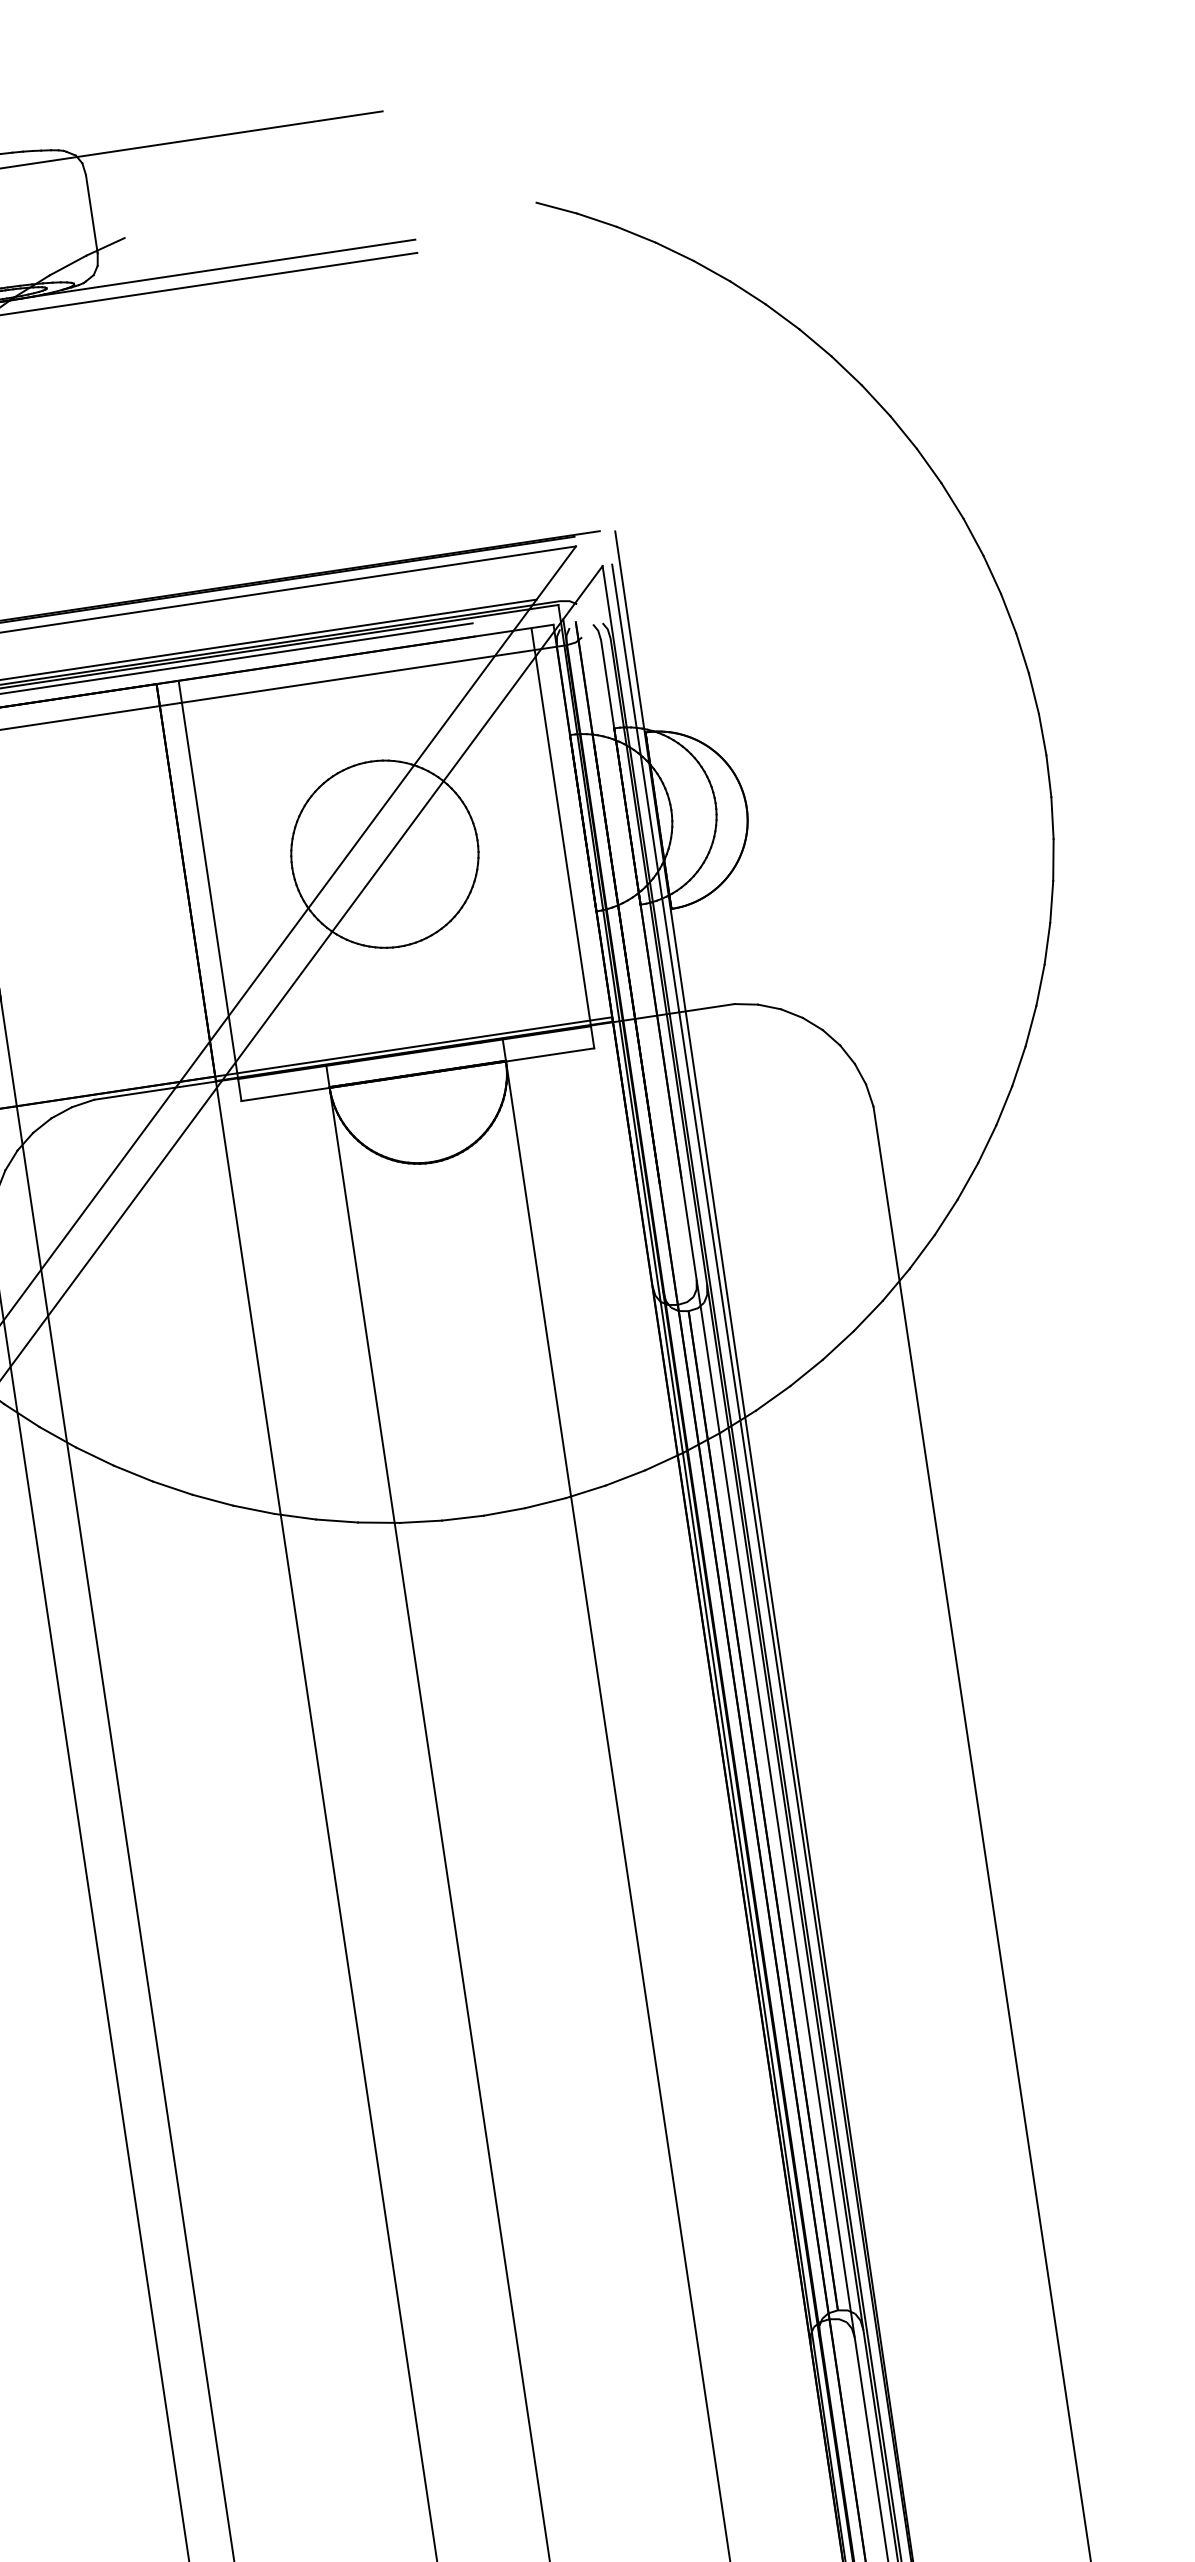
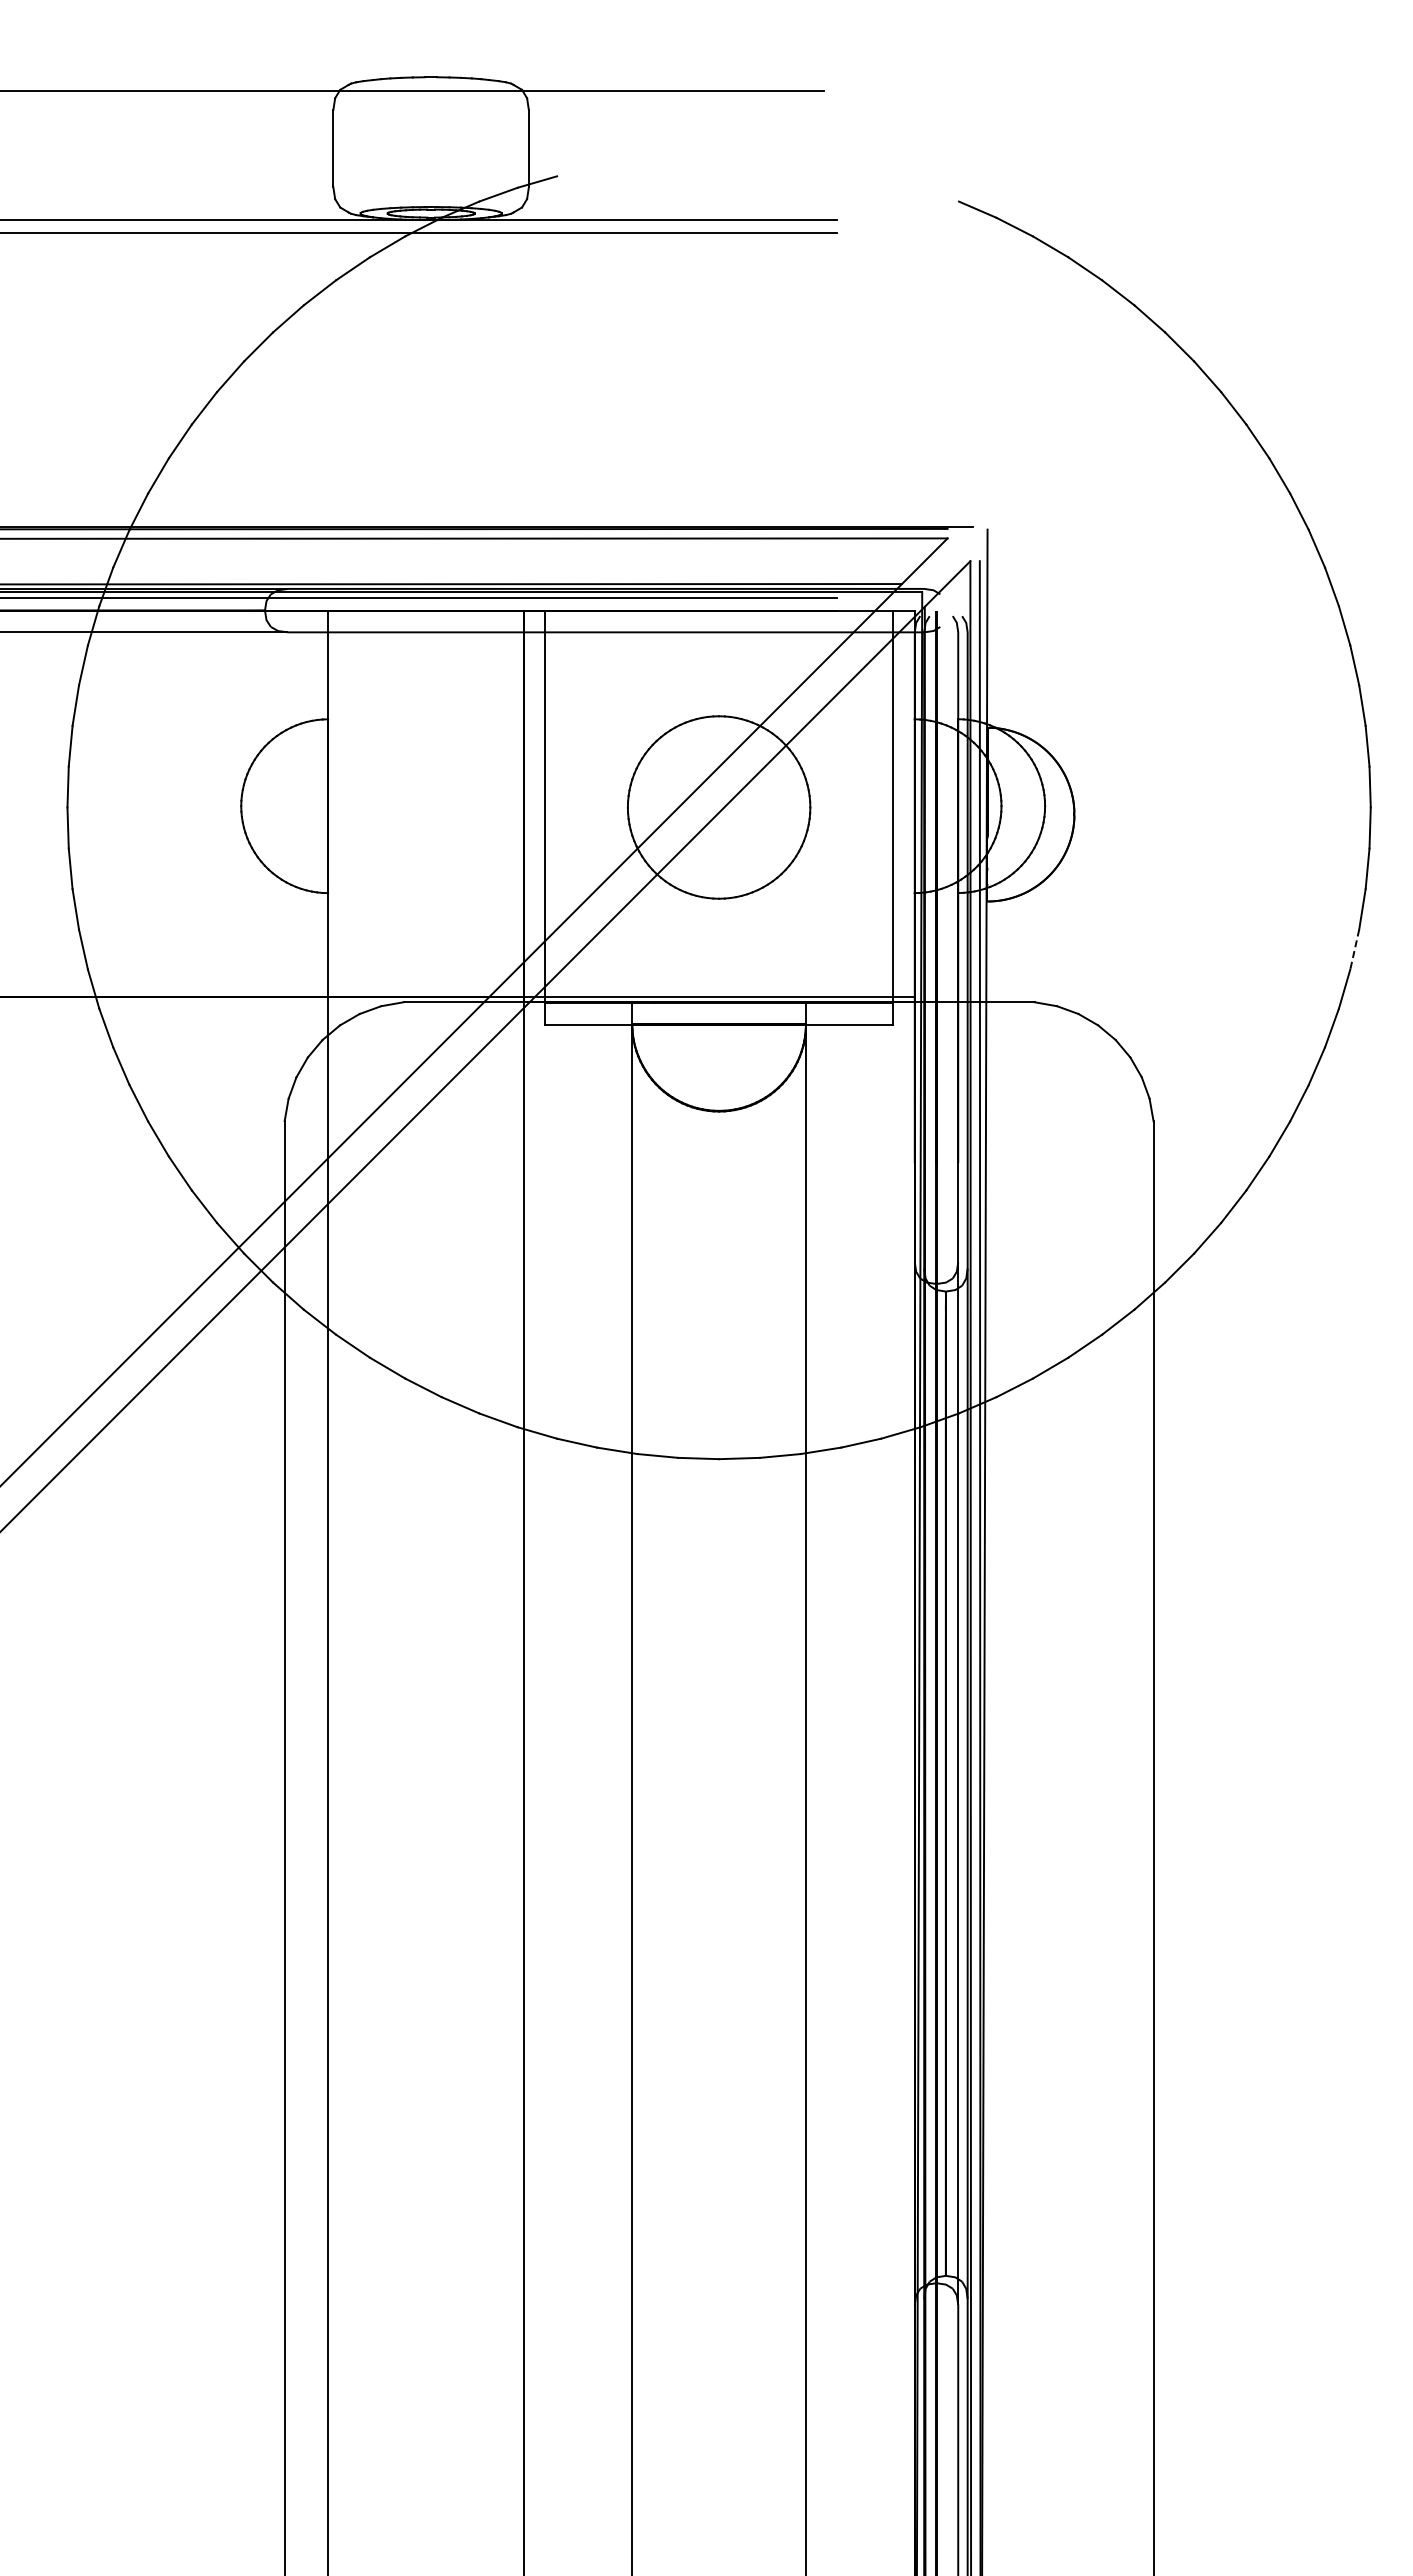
line: (1051, 902) -> (1354, 950), solid -> dashed

